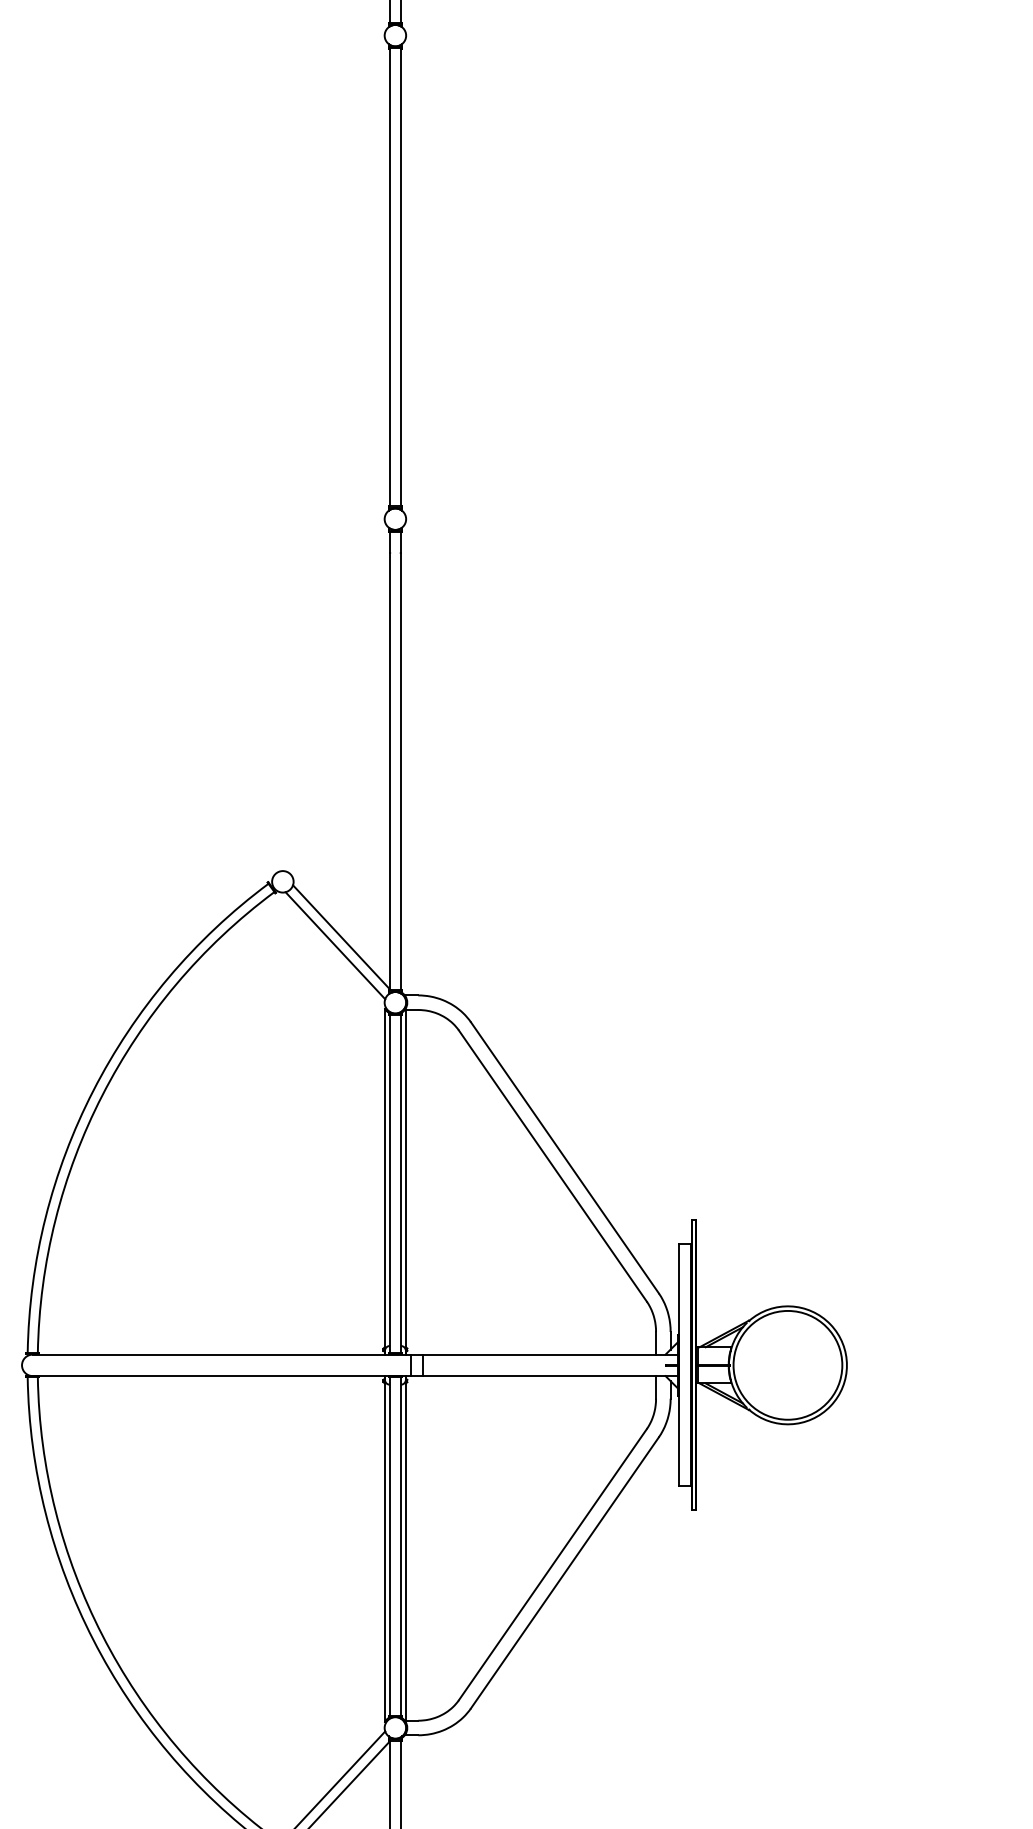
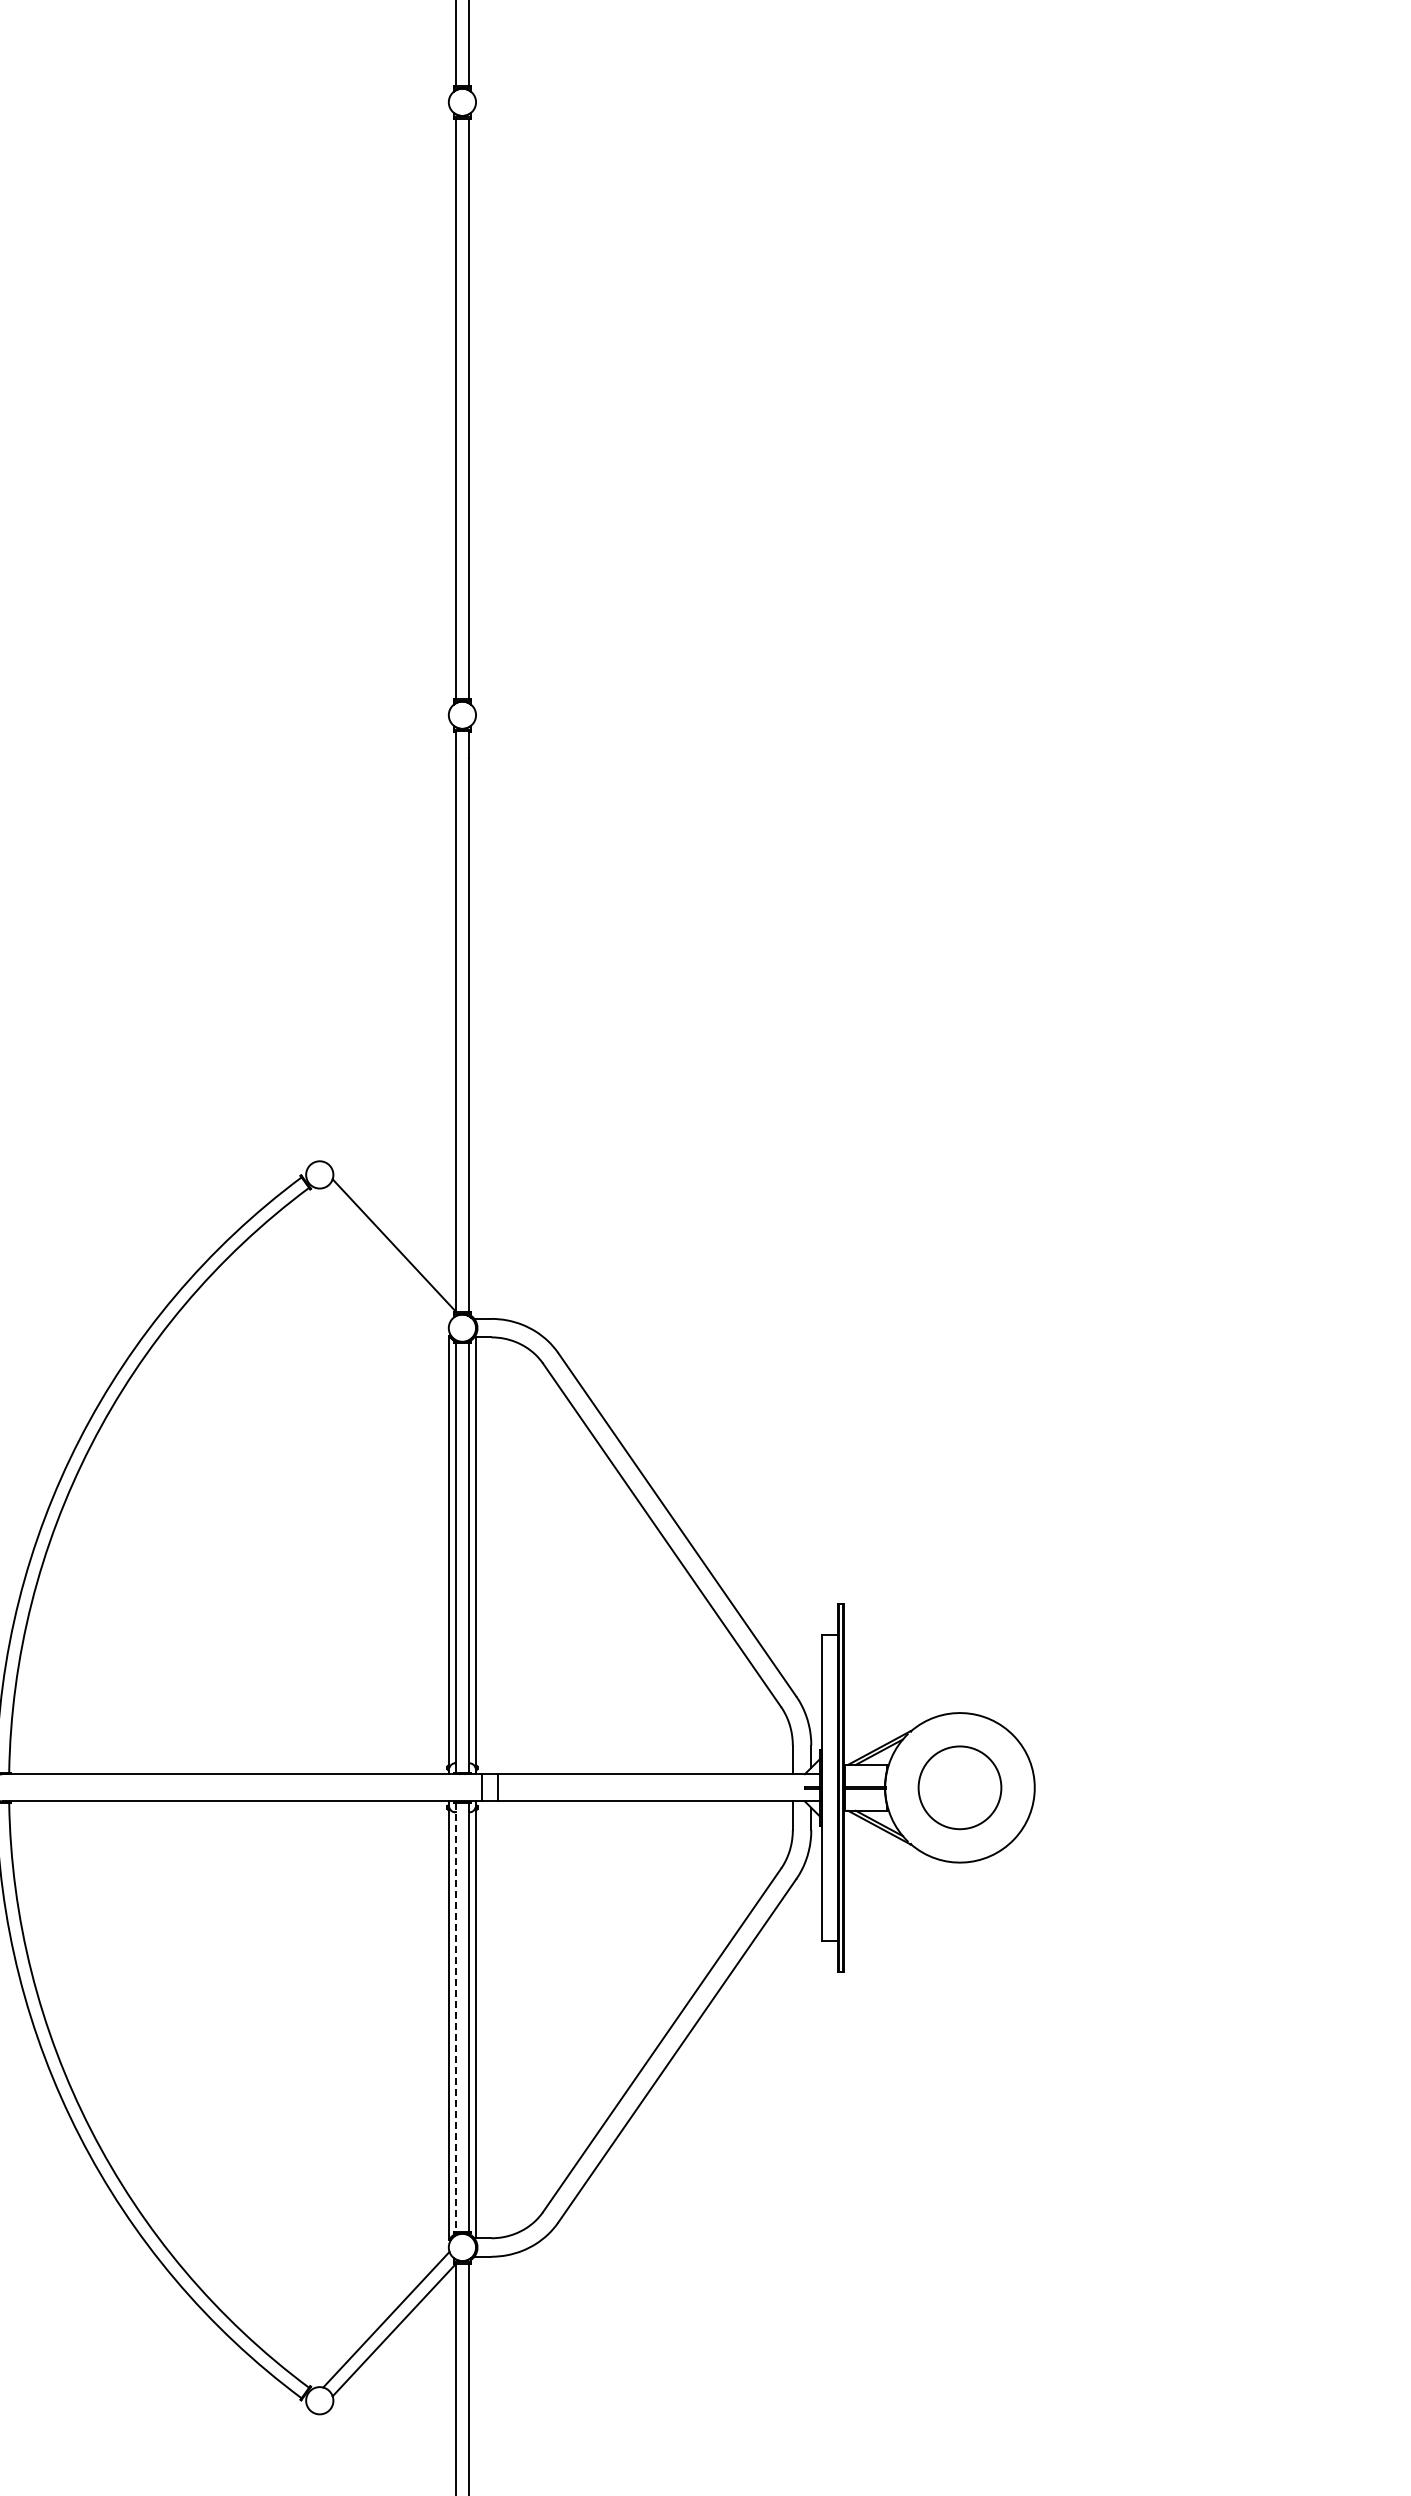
line: (335, 945) -> (386, 1255), removed
circle: (787, 1365) -> (959, 1787), size x0.6
line: (390, 1546) -> (456, 2017), solid -> dashed

